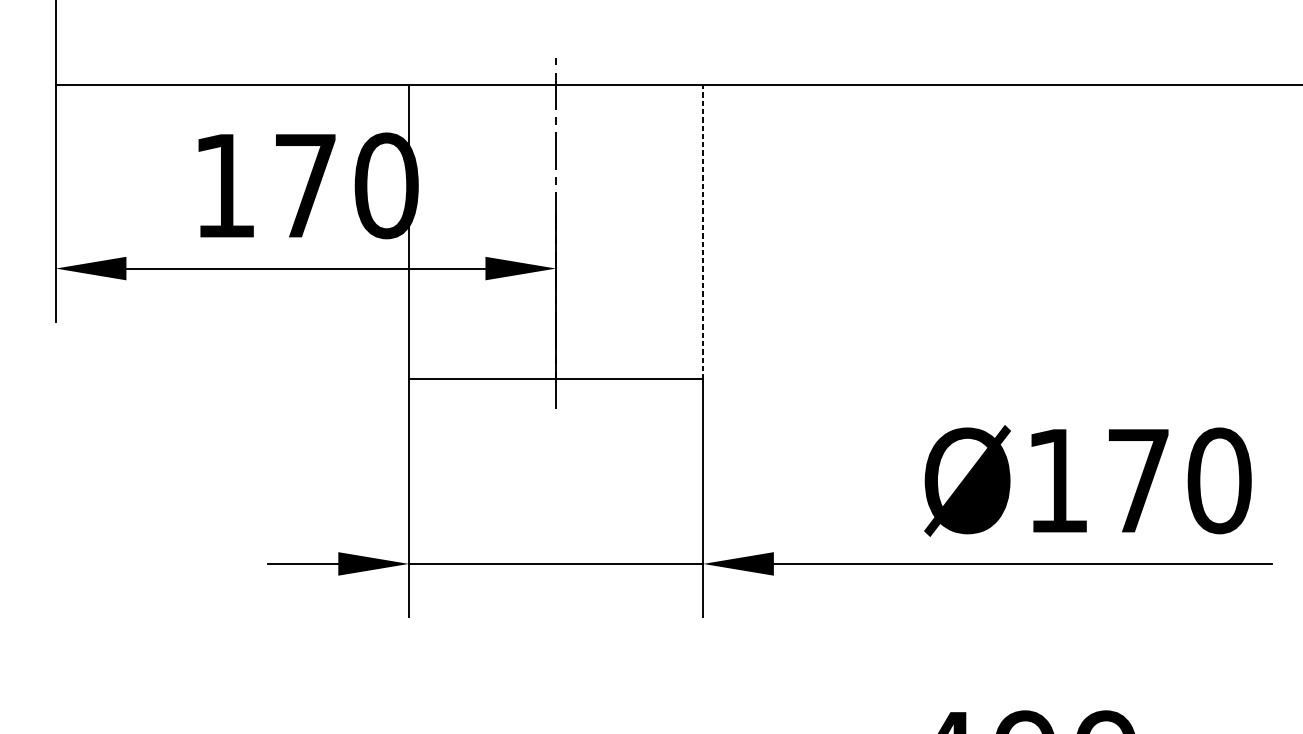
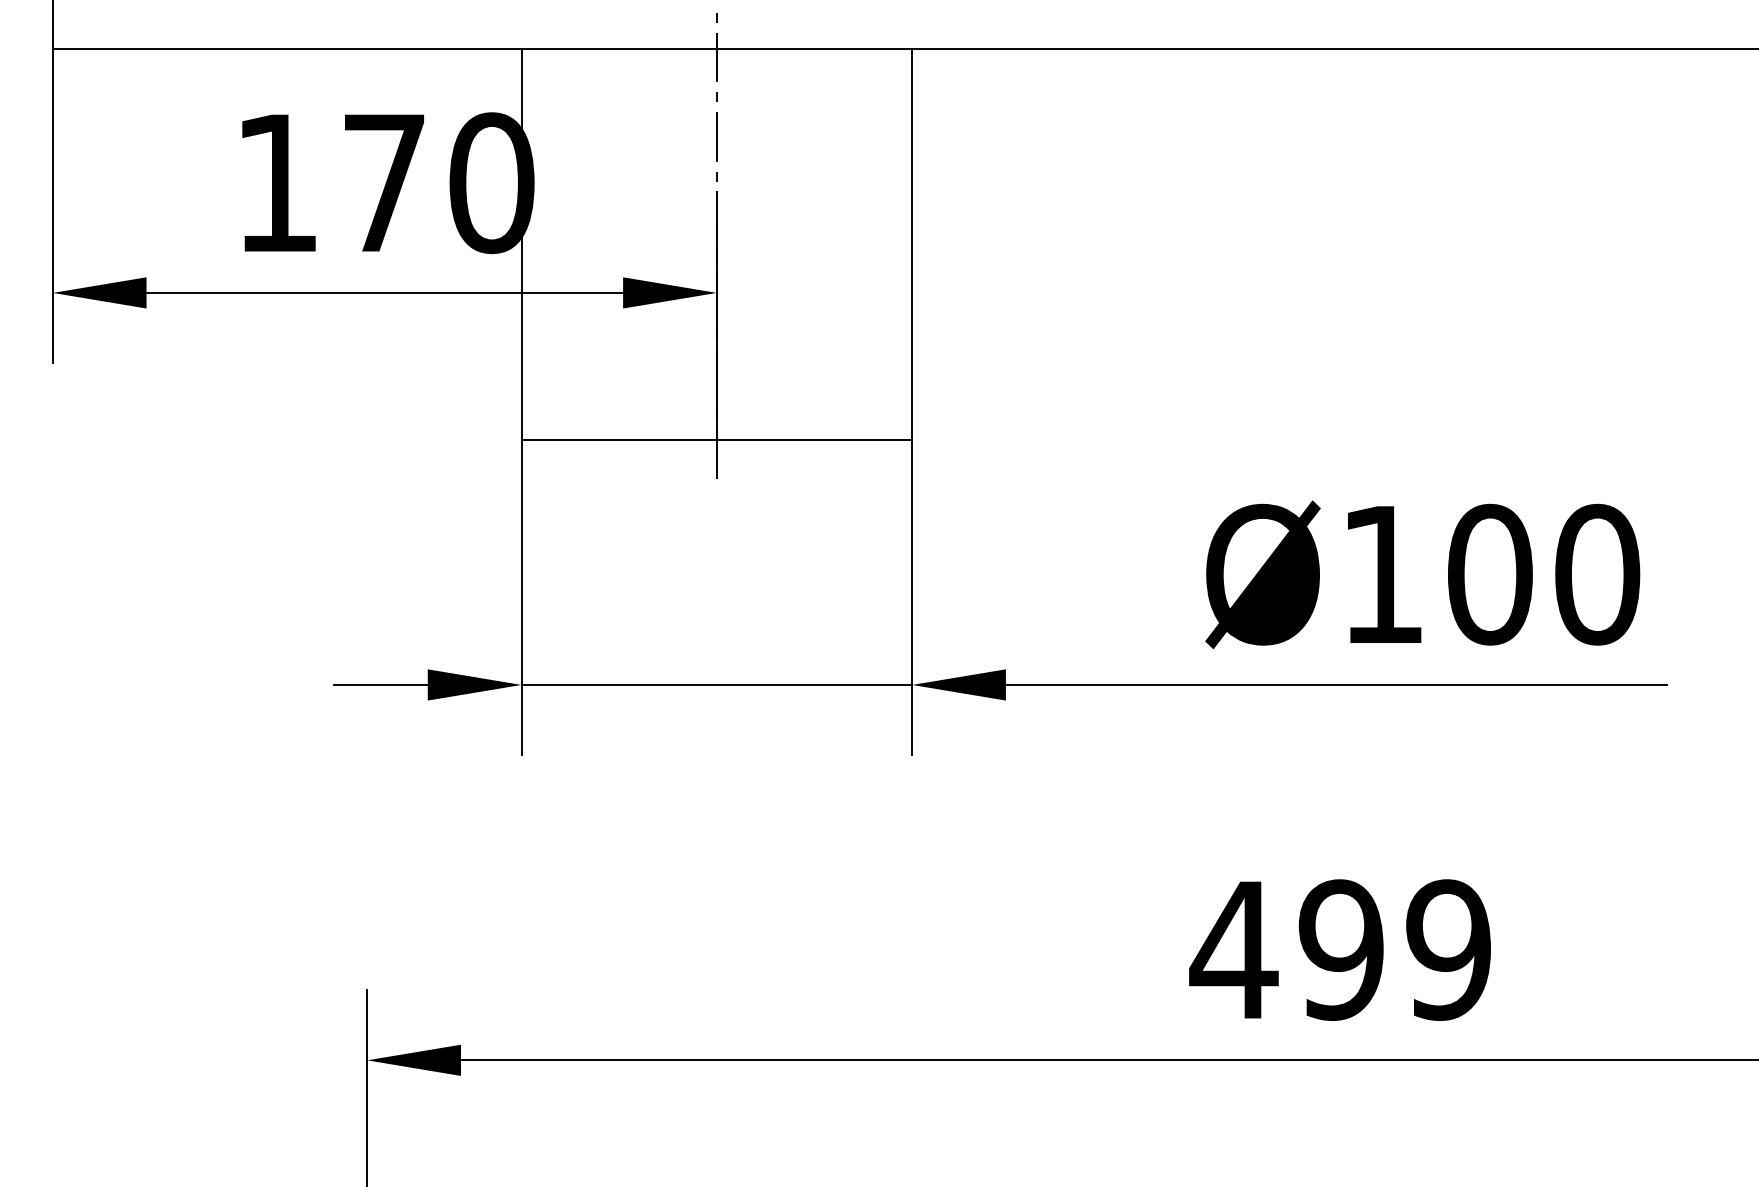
line: (703, 232) -> (912, 244), dashed -> solid
text: (1138, 480) -> (1490, 574), Ø170 -> Ø100

